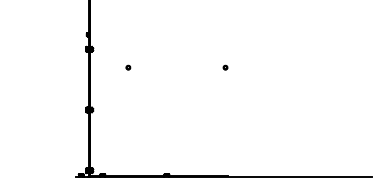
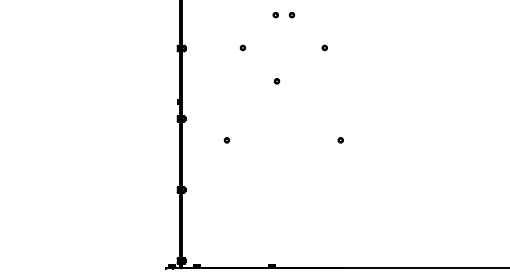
part: (170, 17) -> (276, 81), added

